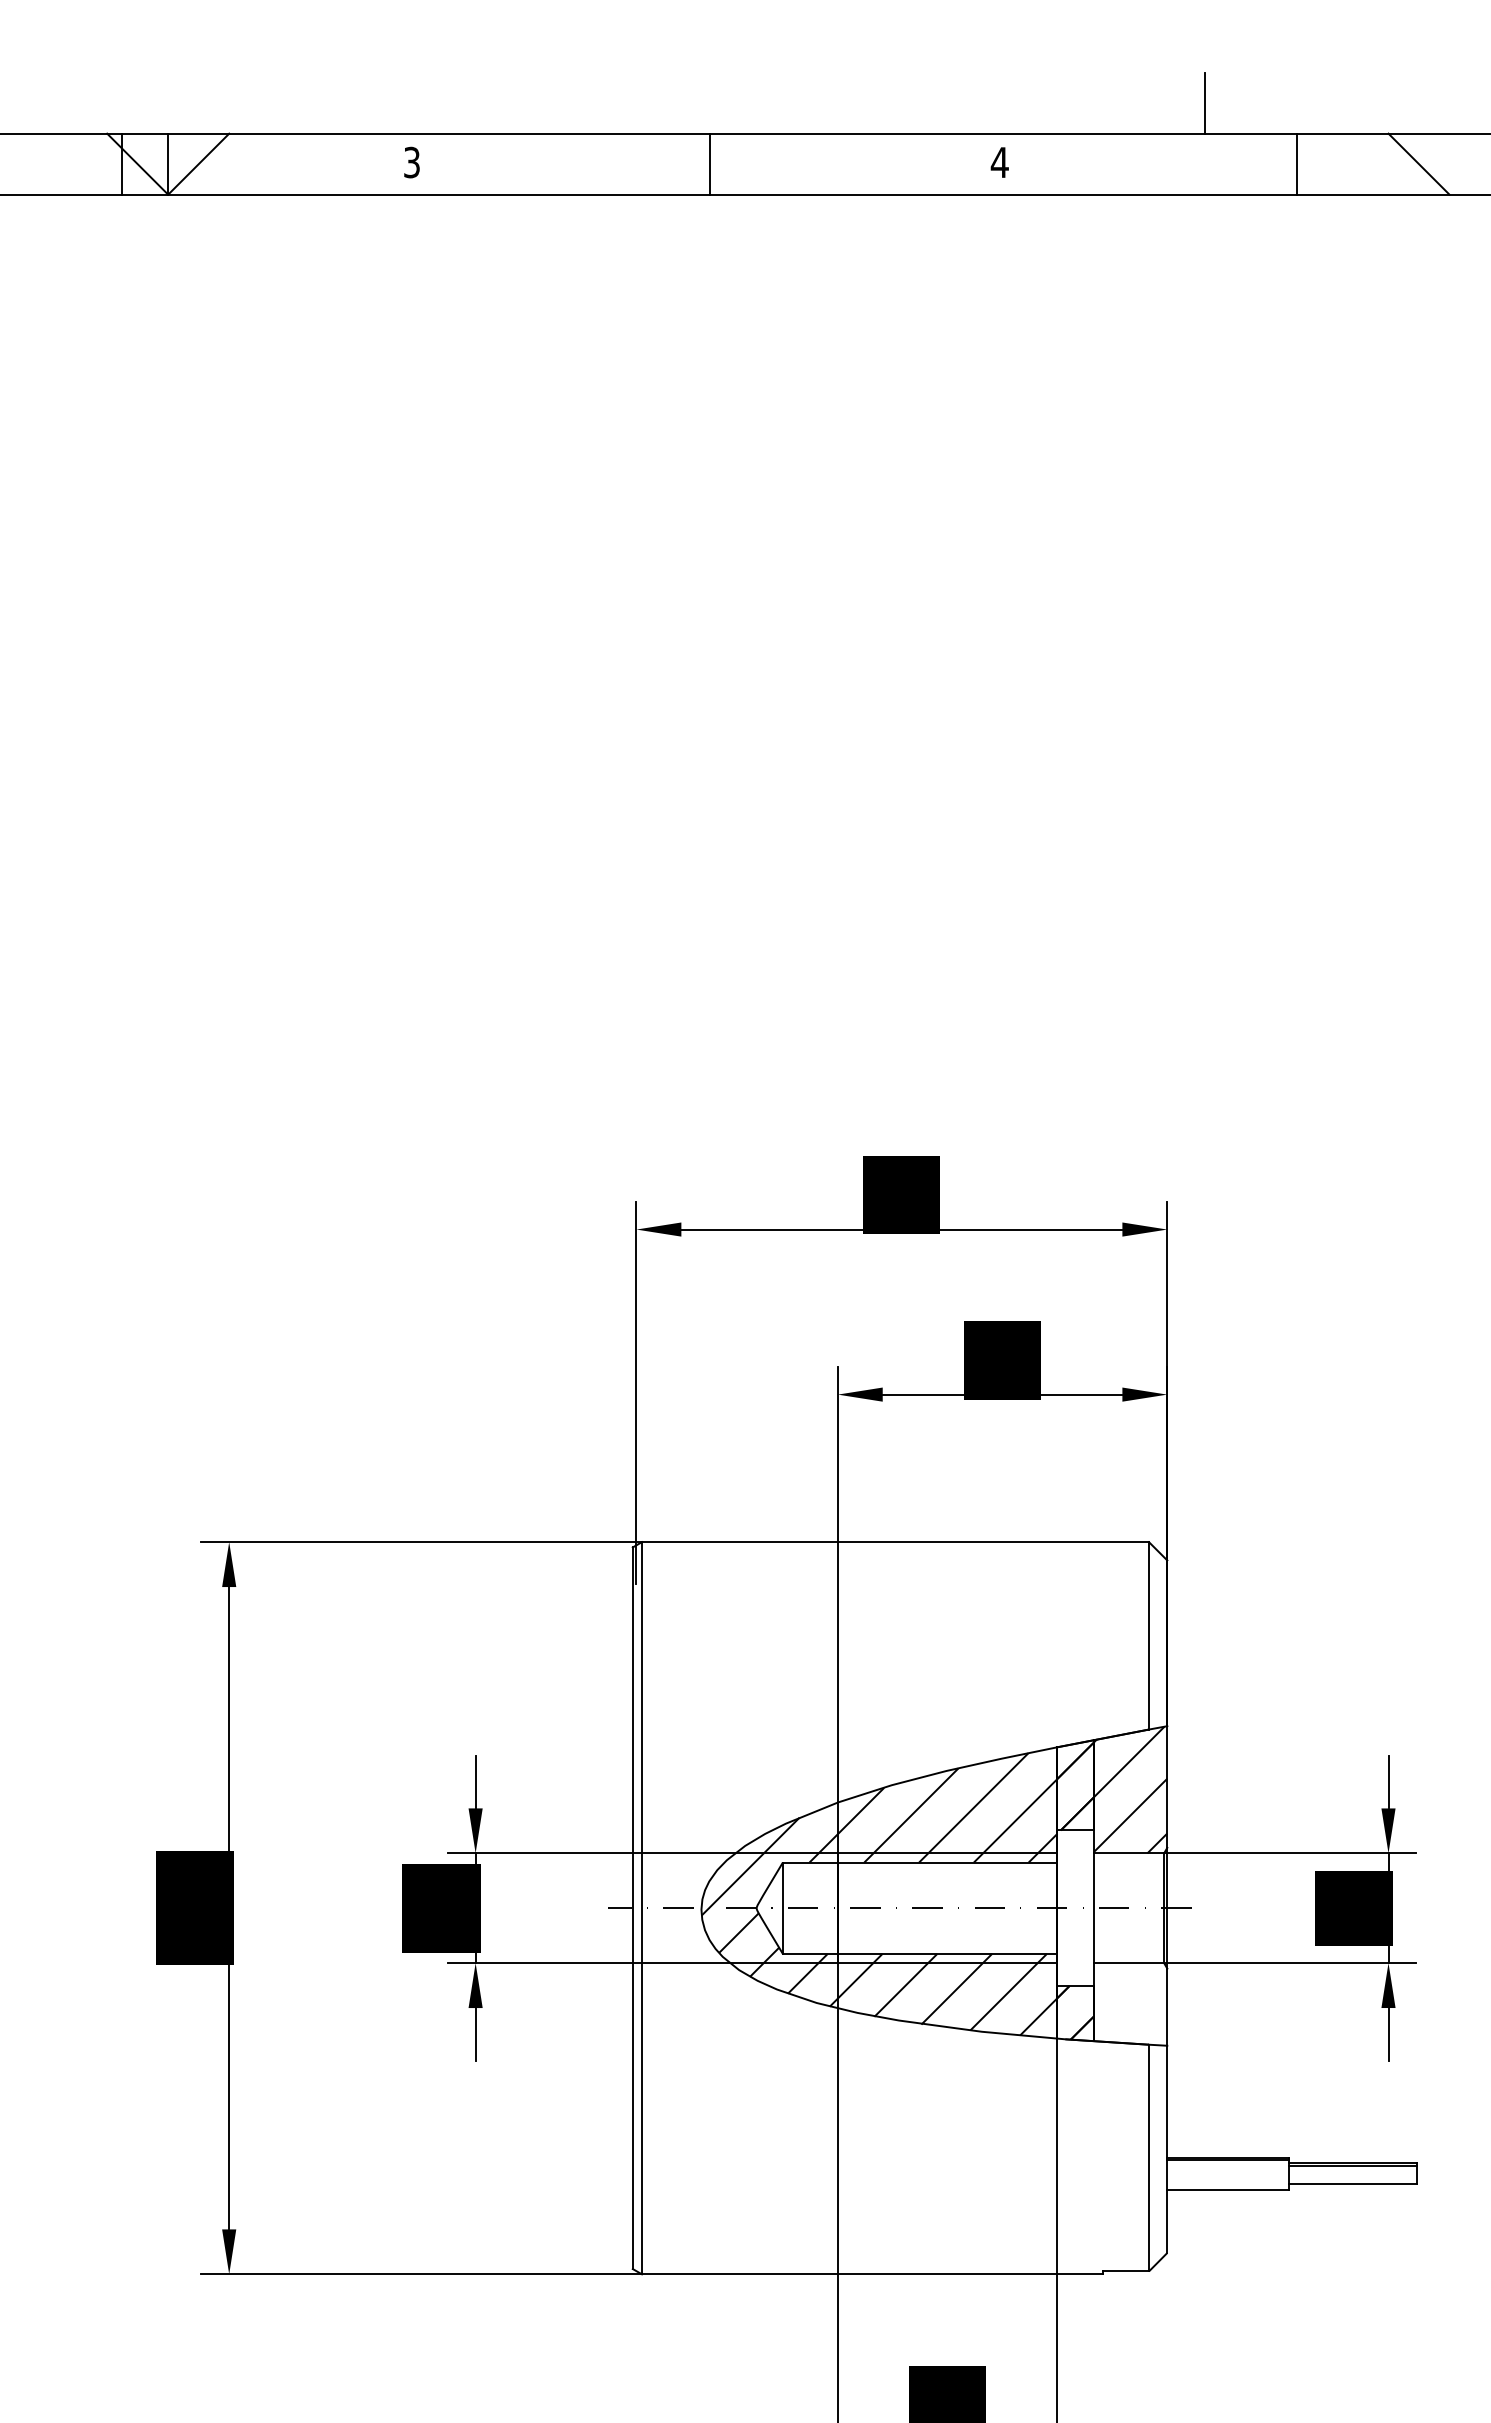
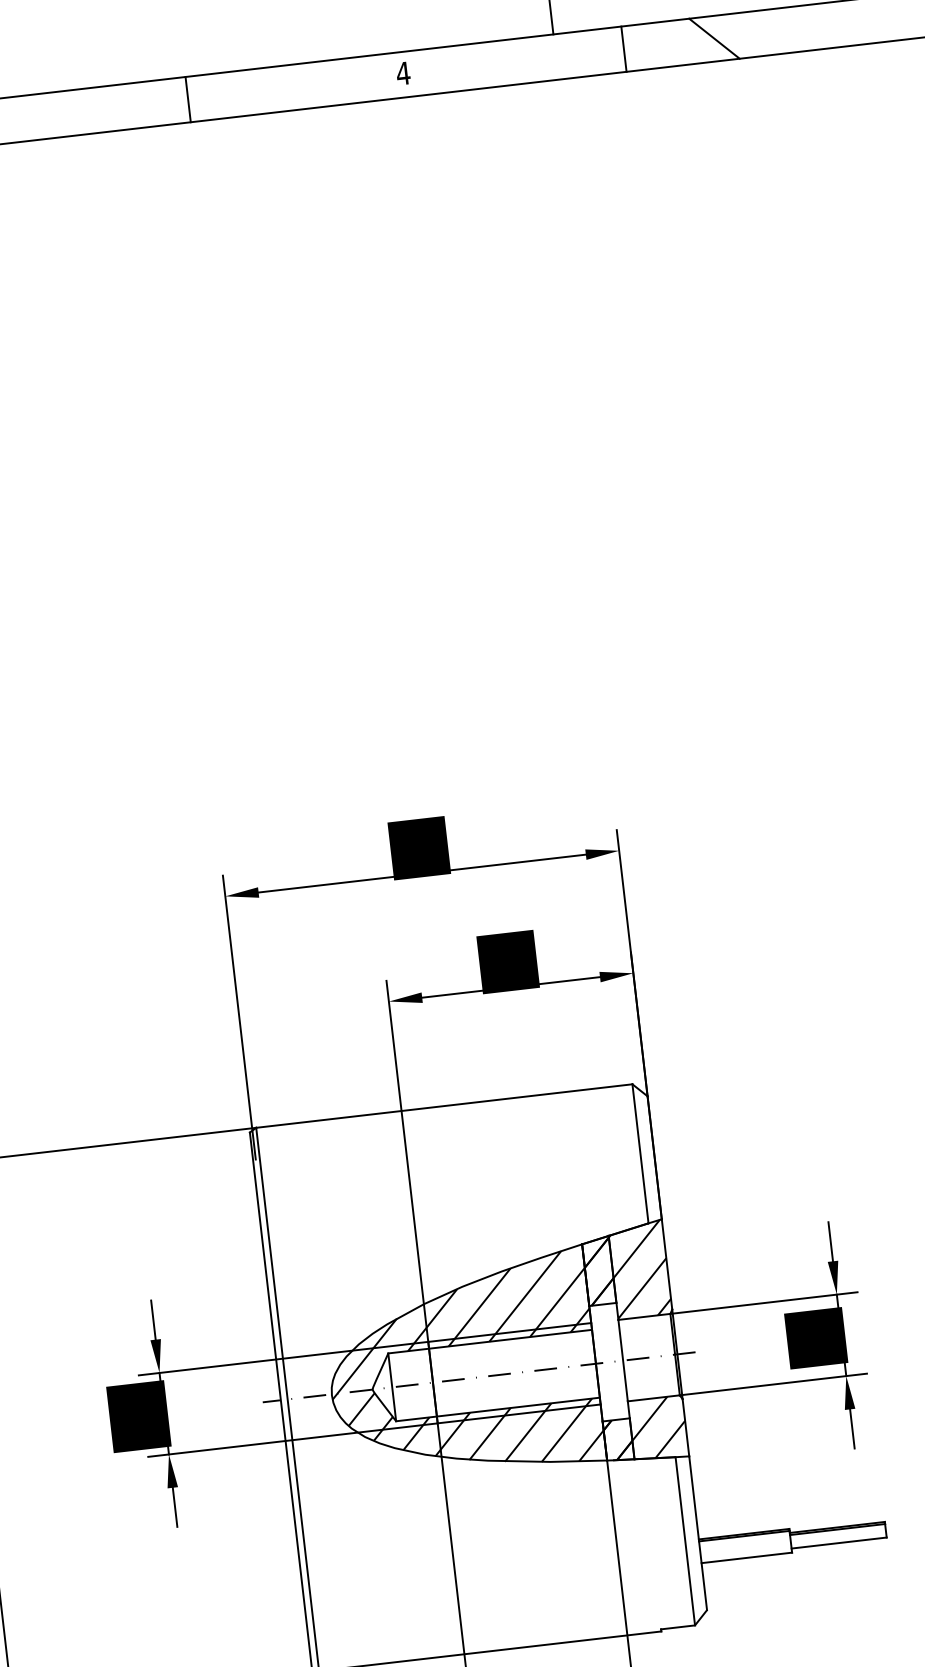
hatch: (1130, 2003) -> (658, 1428), added

